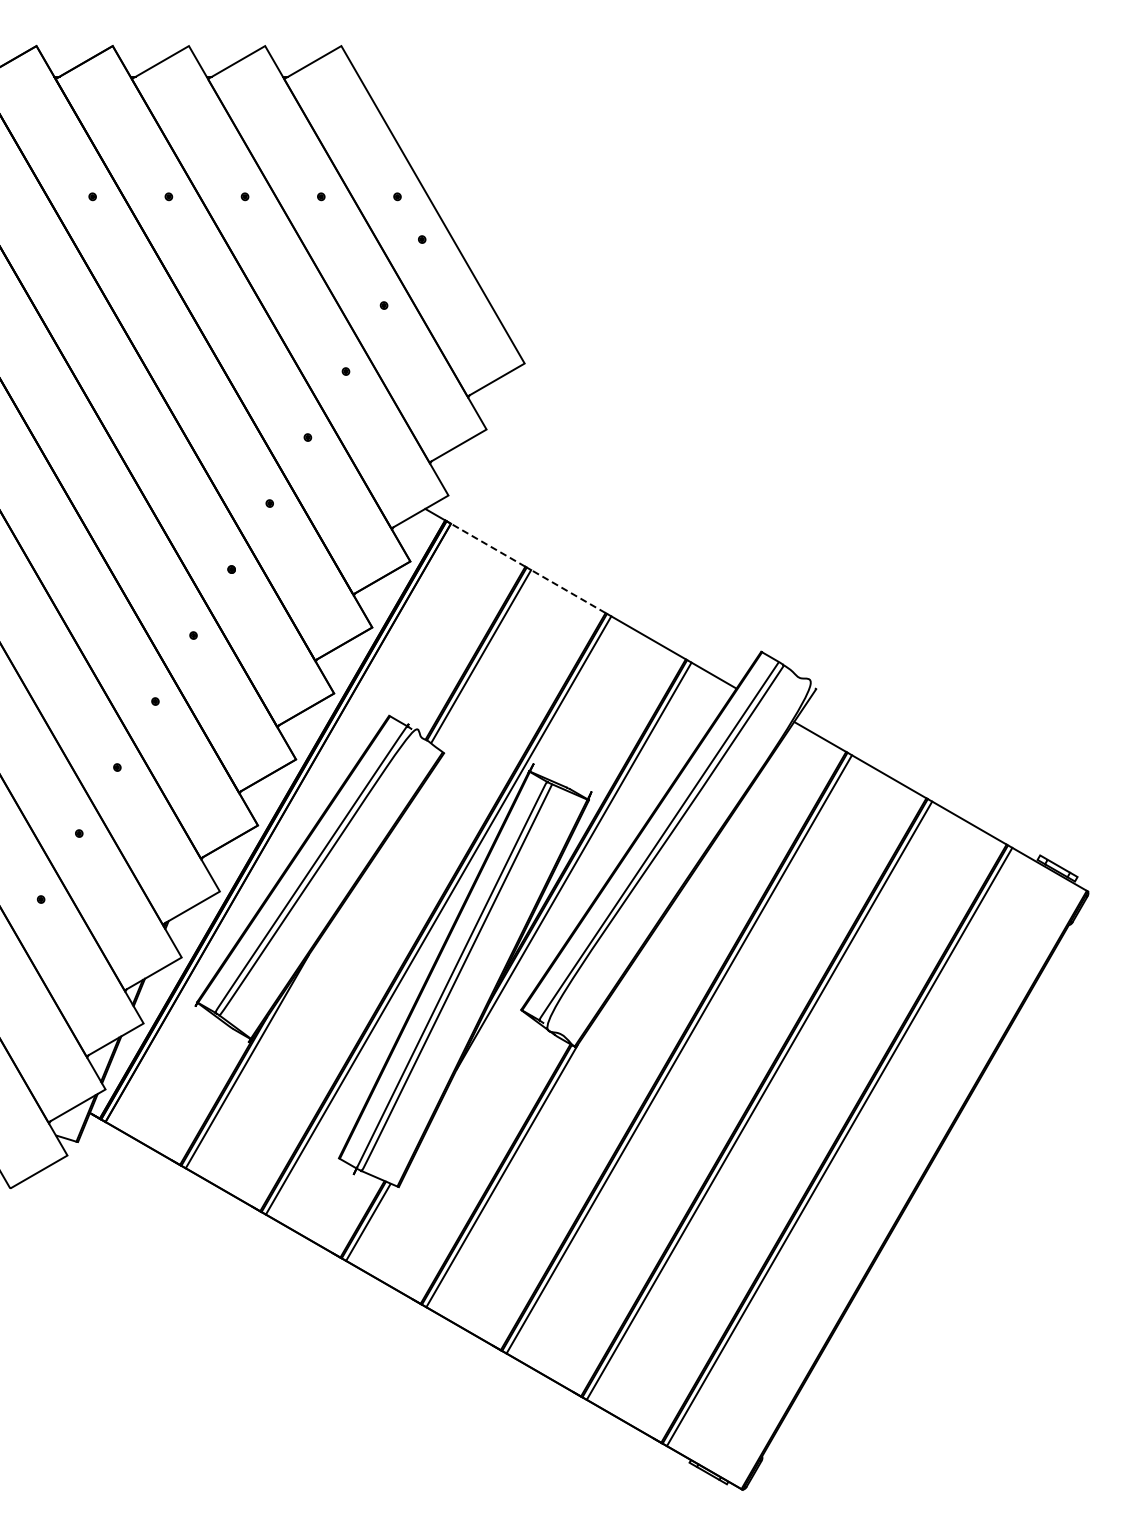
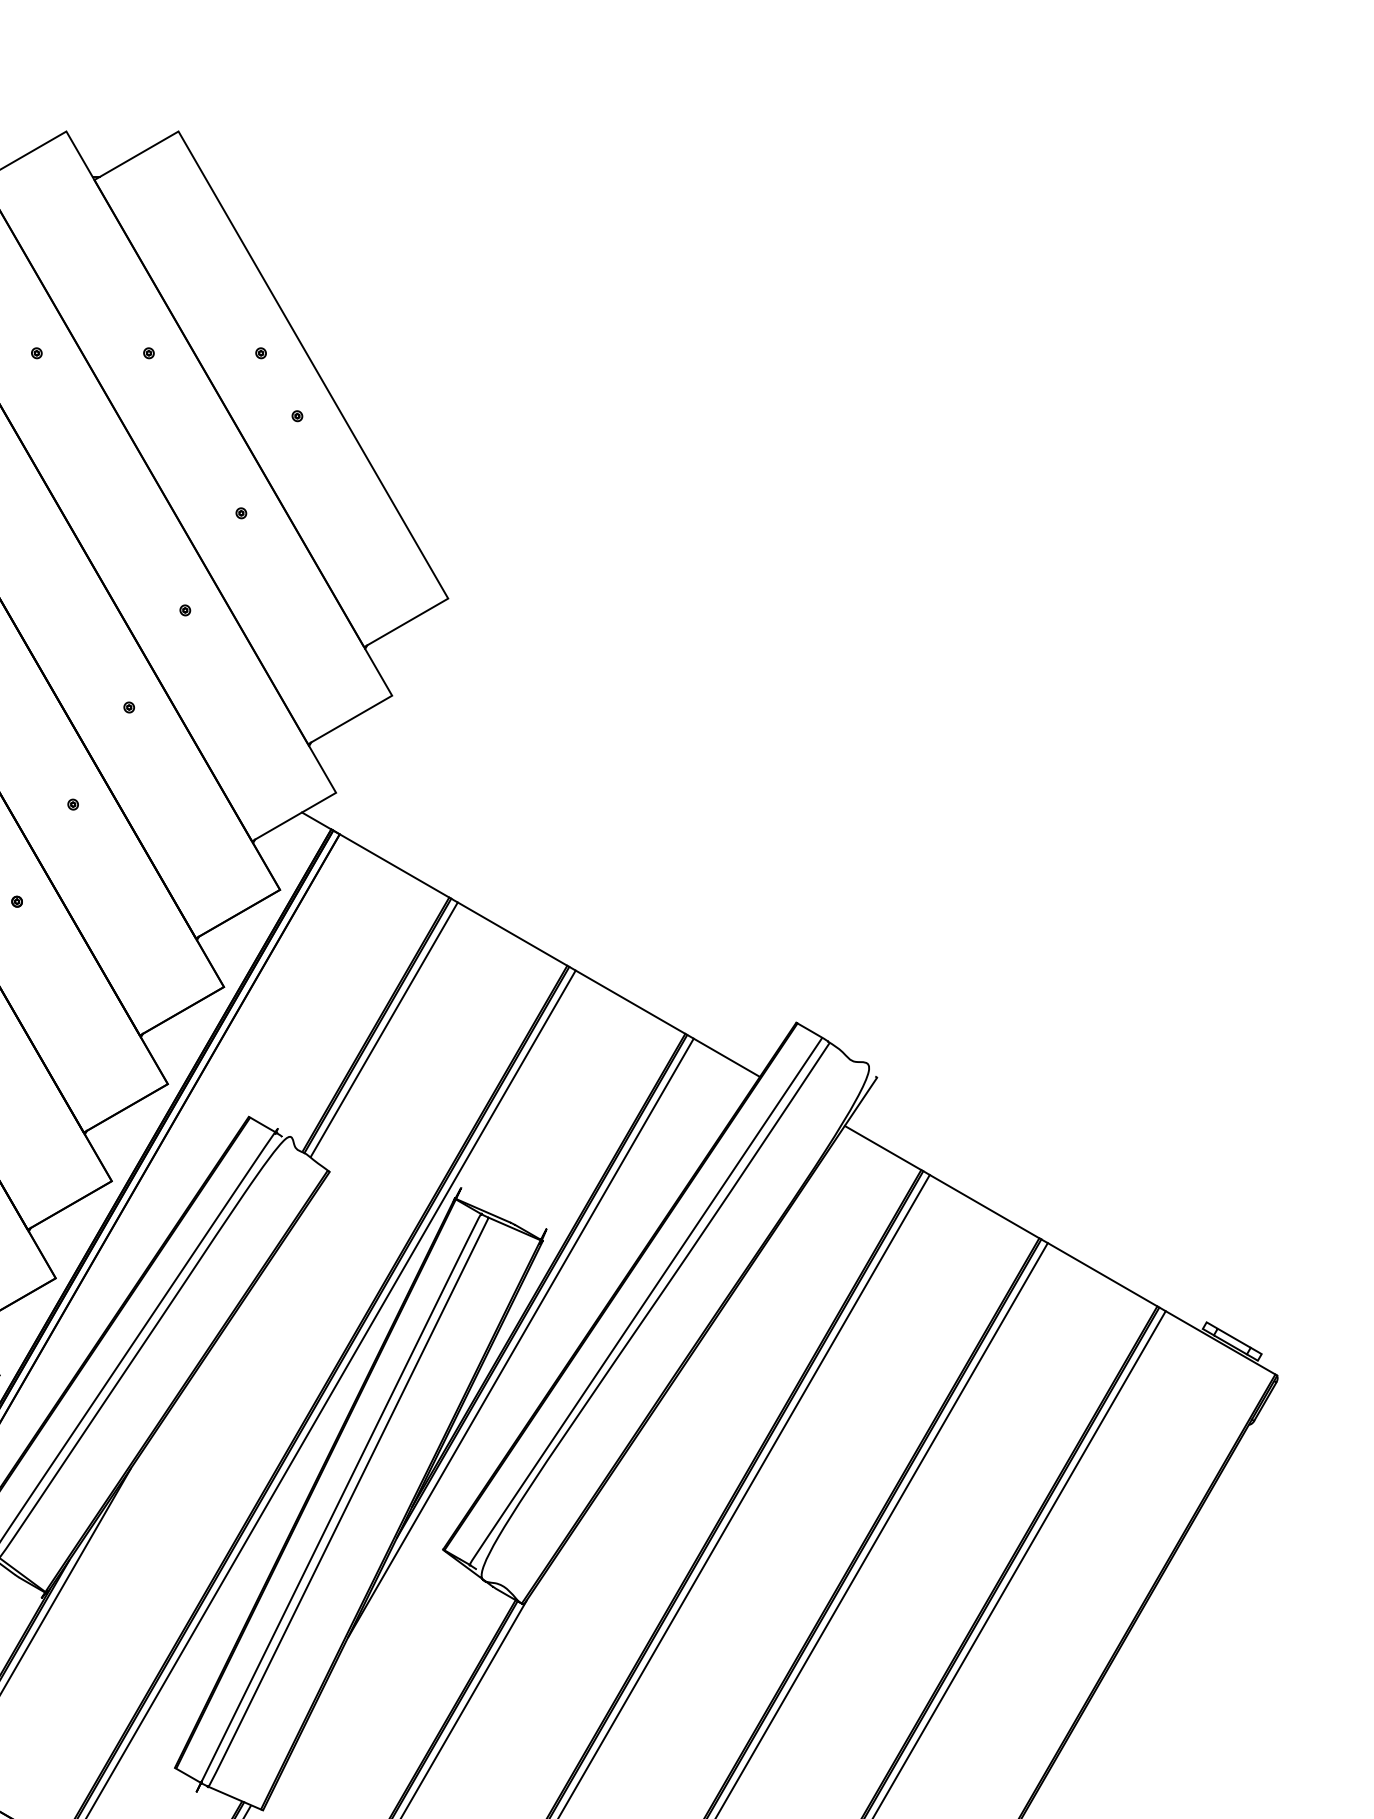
line: (487, 545) -> (393, 866), dashed -> solid
line: (568, 591) -> (512, 933), dashed -> solid

